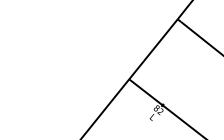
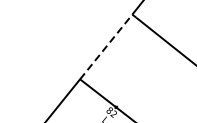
line: (153, 49) -> (106, 47), solid -> dashed

